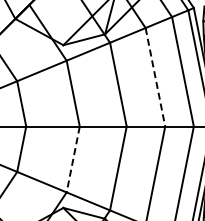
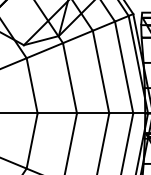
line: (155, 77) -> (101, 72), dashed -> solid
line: (73, 159) -> (32, 141), dashed -> solid

